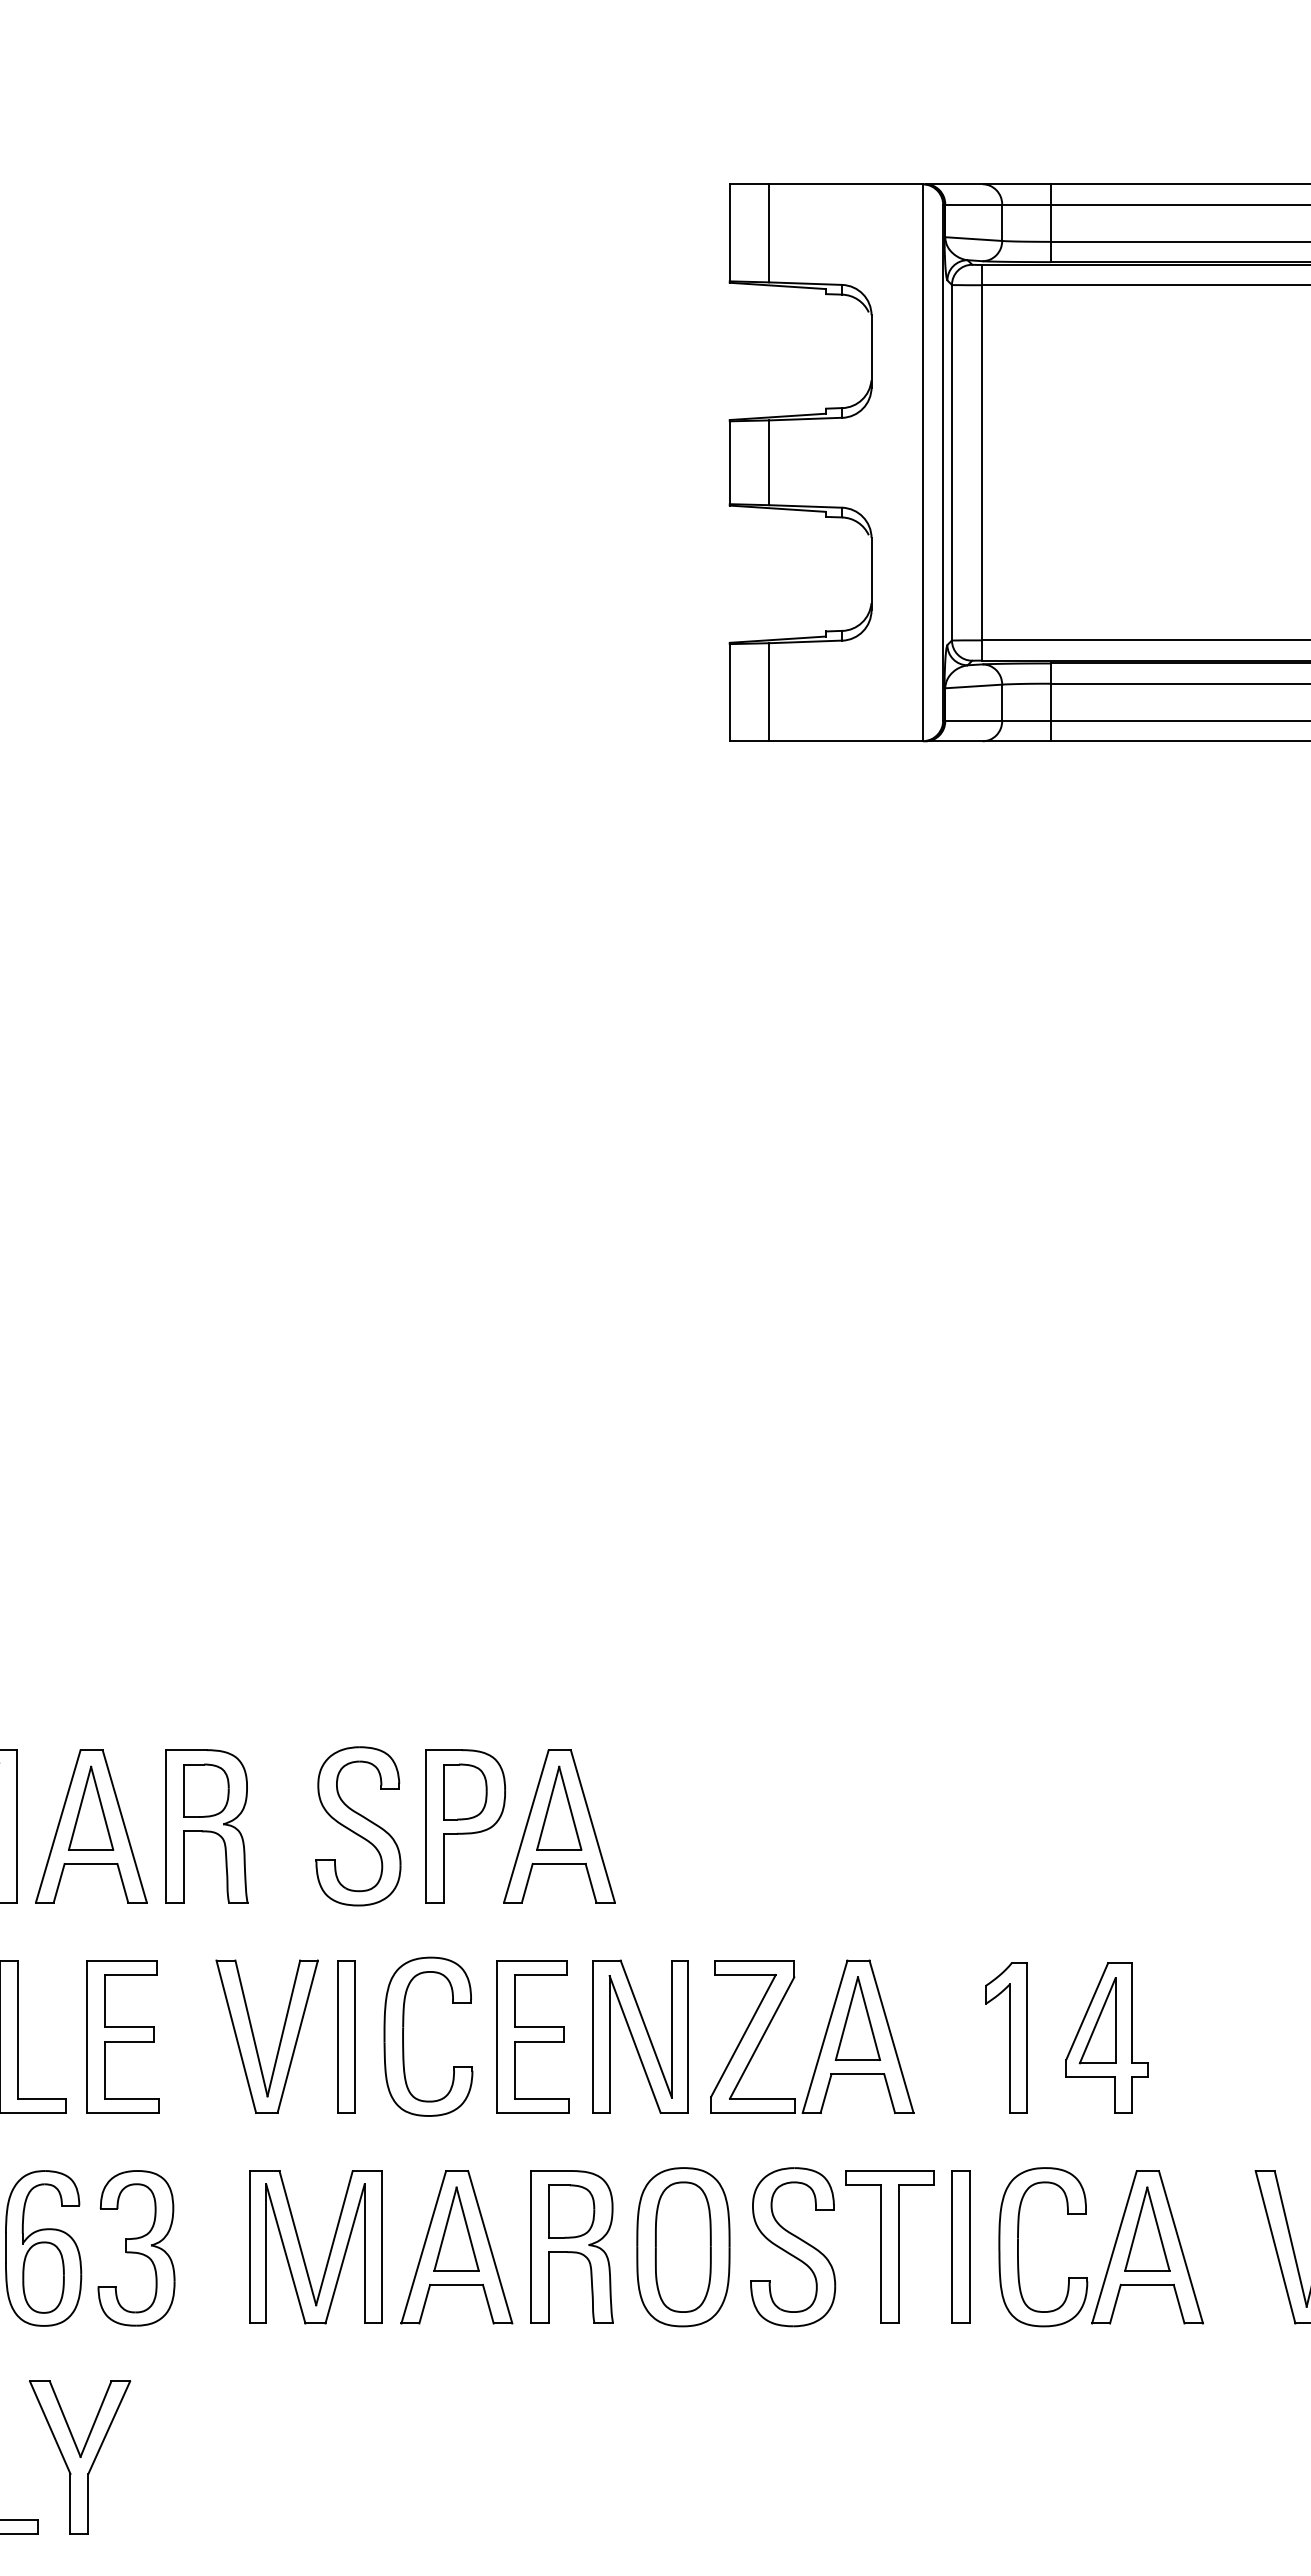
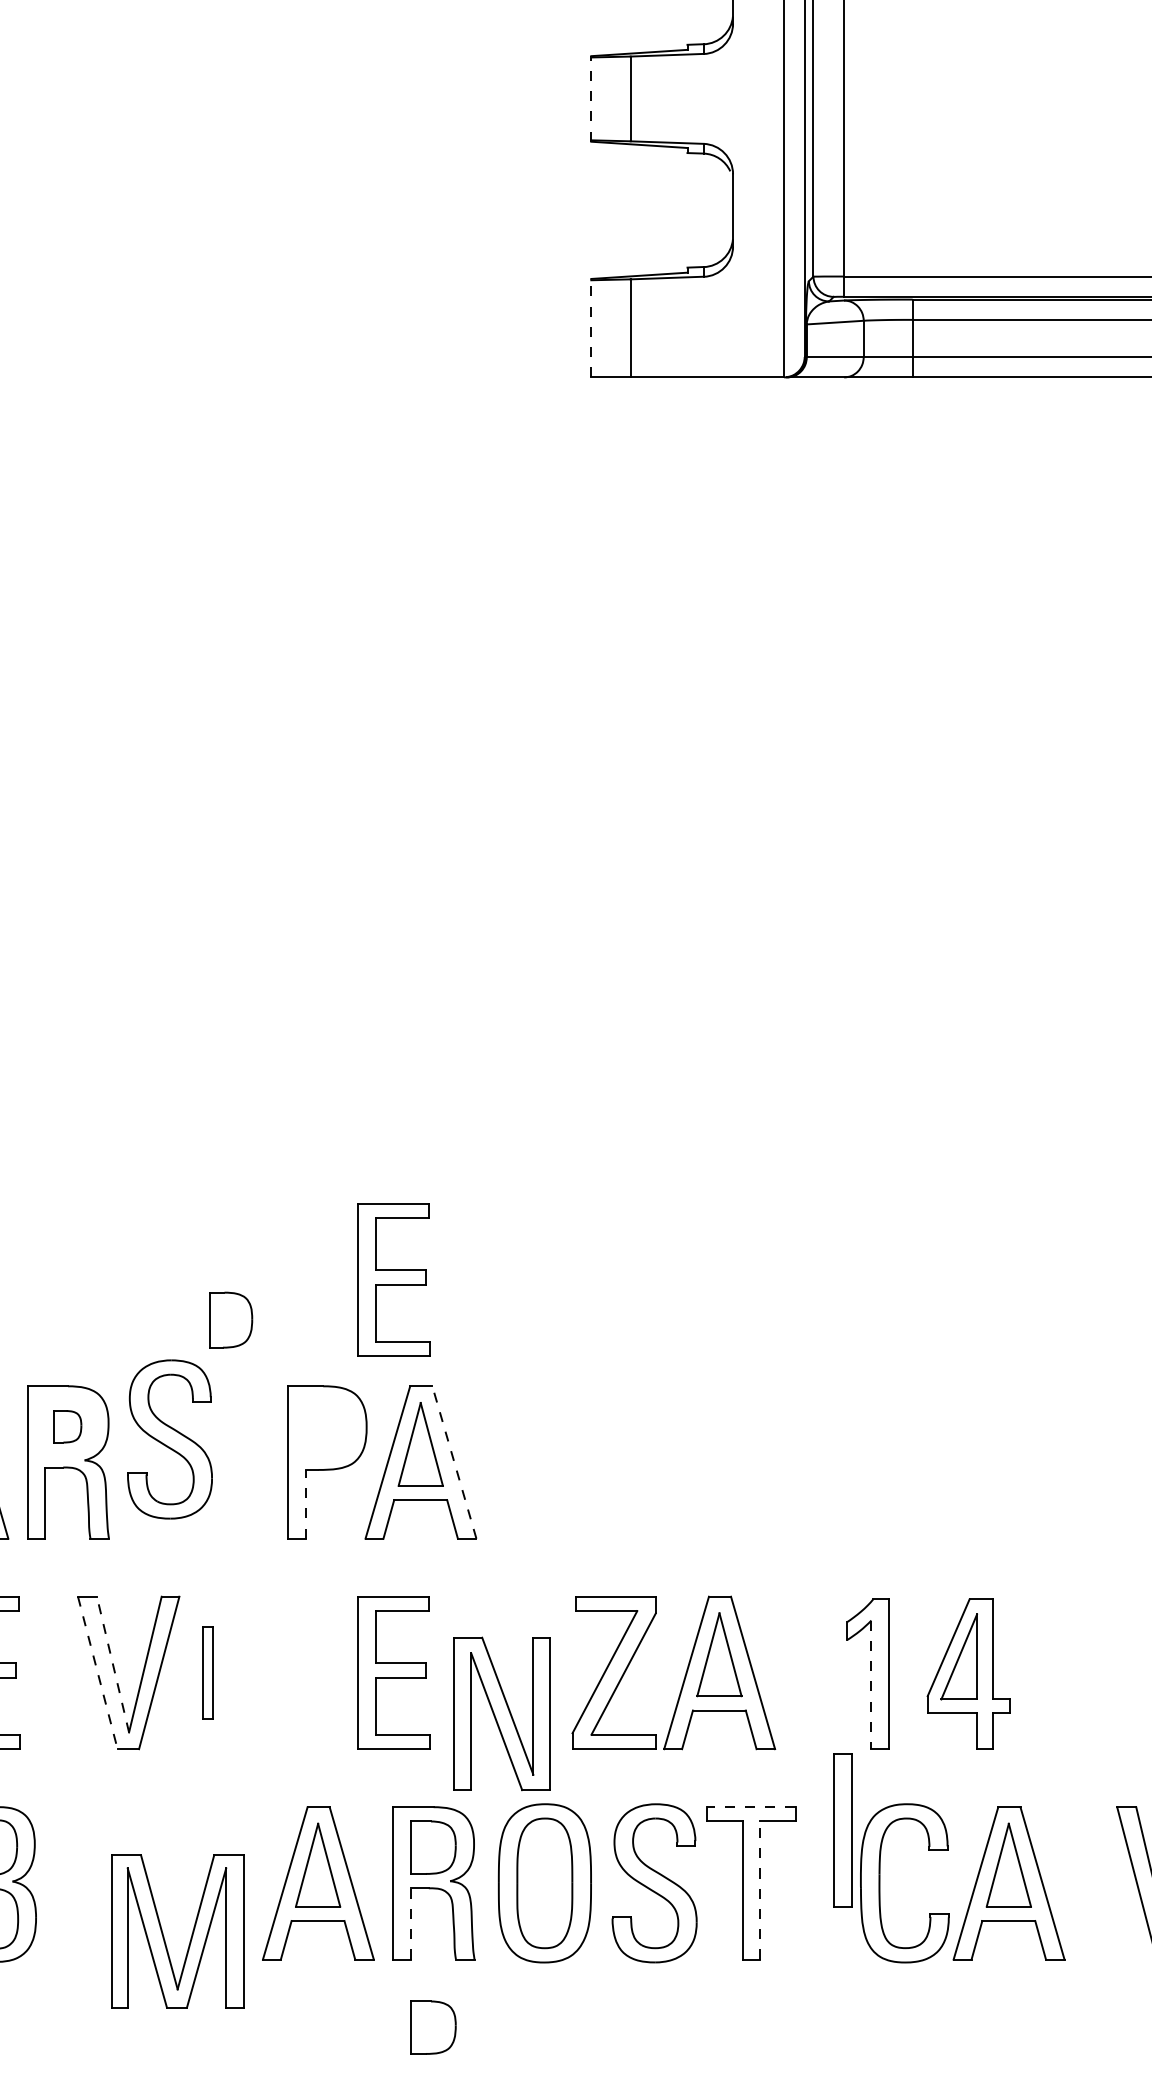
line: (729, 462) -> (591, 98), solid -> dashed
line: (729, 691) -> (591, 327), solid -> dashed
part: (532, 1643) -> (394, 1279), added
part: (206, 1790) -> (68, 1426), size x0.6
part: (465, 1791) -> (231, 1319), moved
line: (592, 1825) -> (454, 1461), solid -> dashed
part: (358, 1826) -> (170, 1439), moved
line: (444, 1867) -> (306, 1503), solid -> dashed
line: (251, 2028) -> (113, 1664), solid -> dashed
line: (236, 2036) -> (98, 1672), solid -> dashed
part: (346, 2036) -> (208, 1672), size x0.6
part: (403, 2036) -> (265, 1672), removed
part: (640, 2036) -> (502, 1713), moved
line: (1009, 2049) -> (871, 1685), solid -> dashed
line: (889, 2171) -> (751, 1807), solid -> dashed
part: (960, 2246) -> (842, 1829), moved
part: (302, 2250) -> (164, 1934), moved
line: (898, 2253) -> (760, 1889), solid -> dashed
line: (549, 2287) -> (411, 1923), solid -> dashed
part: (571, 2391) -> (433, 2027), added

